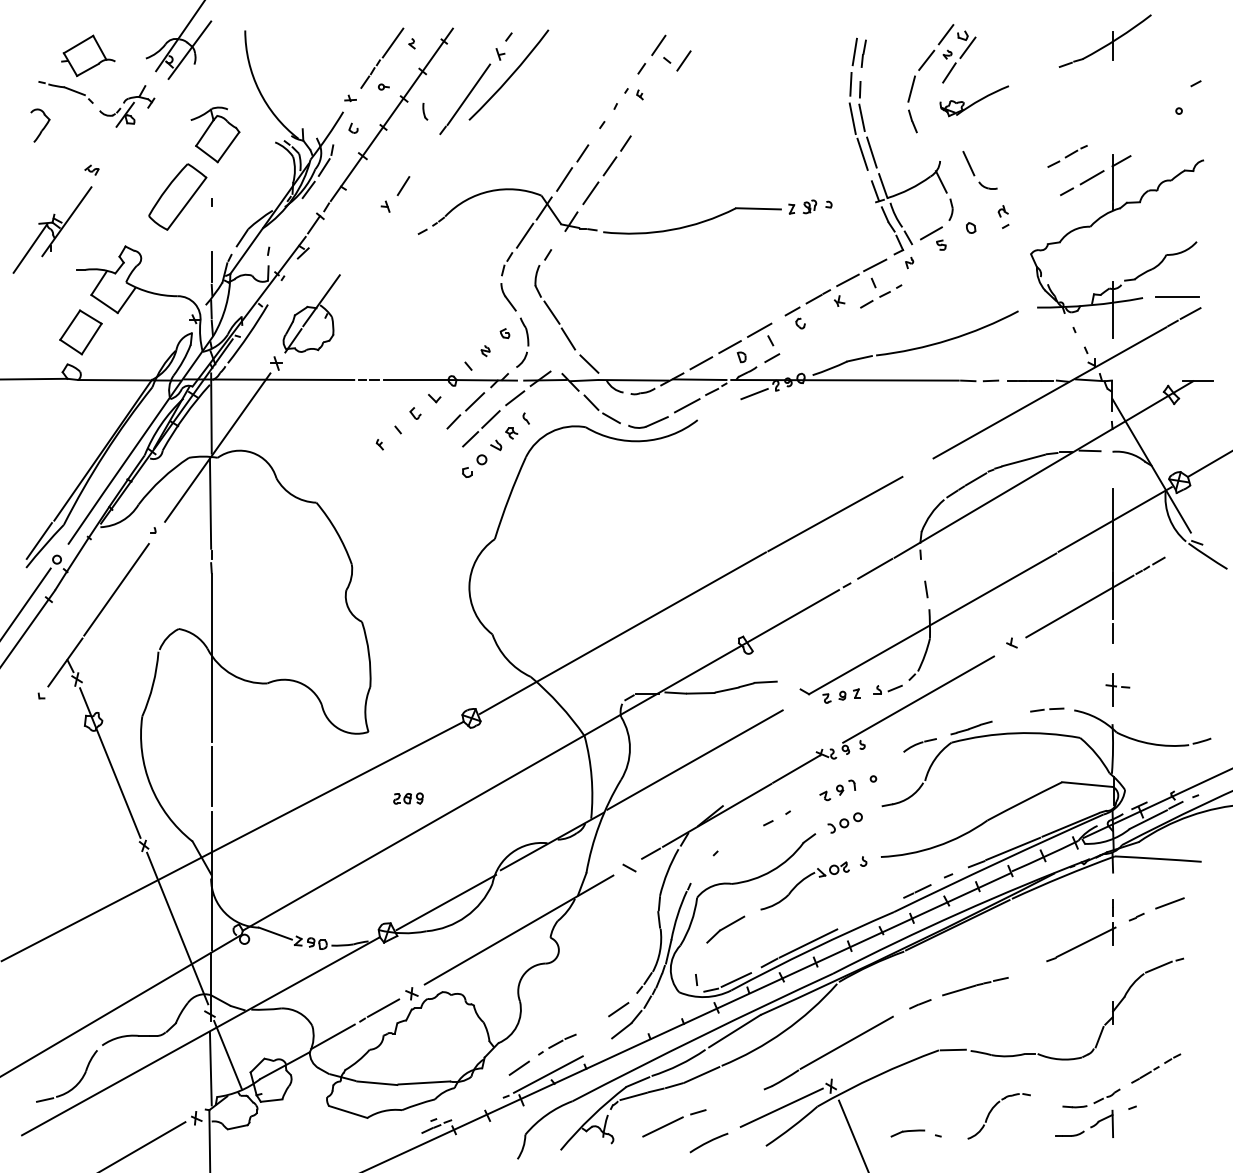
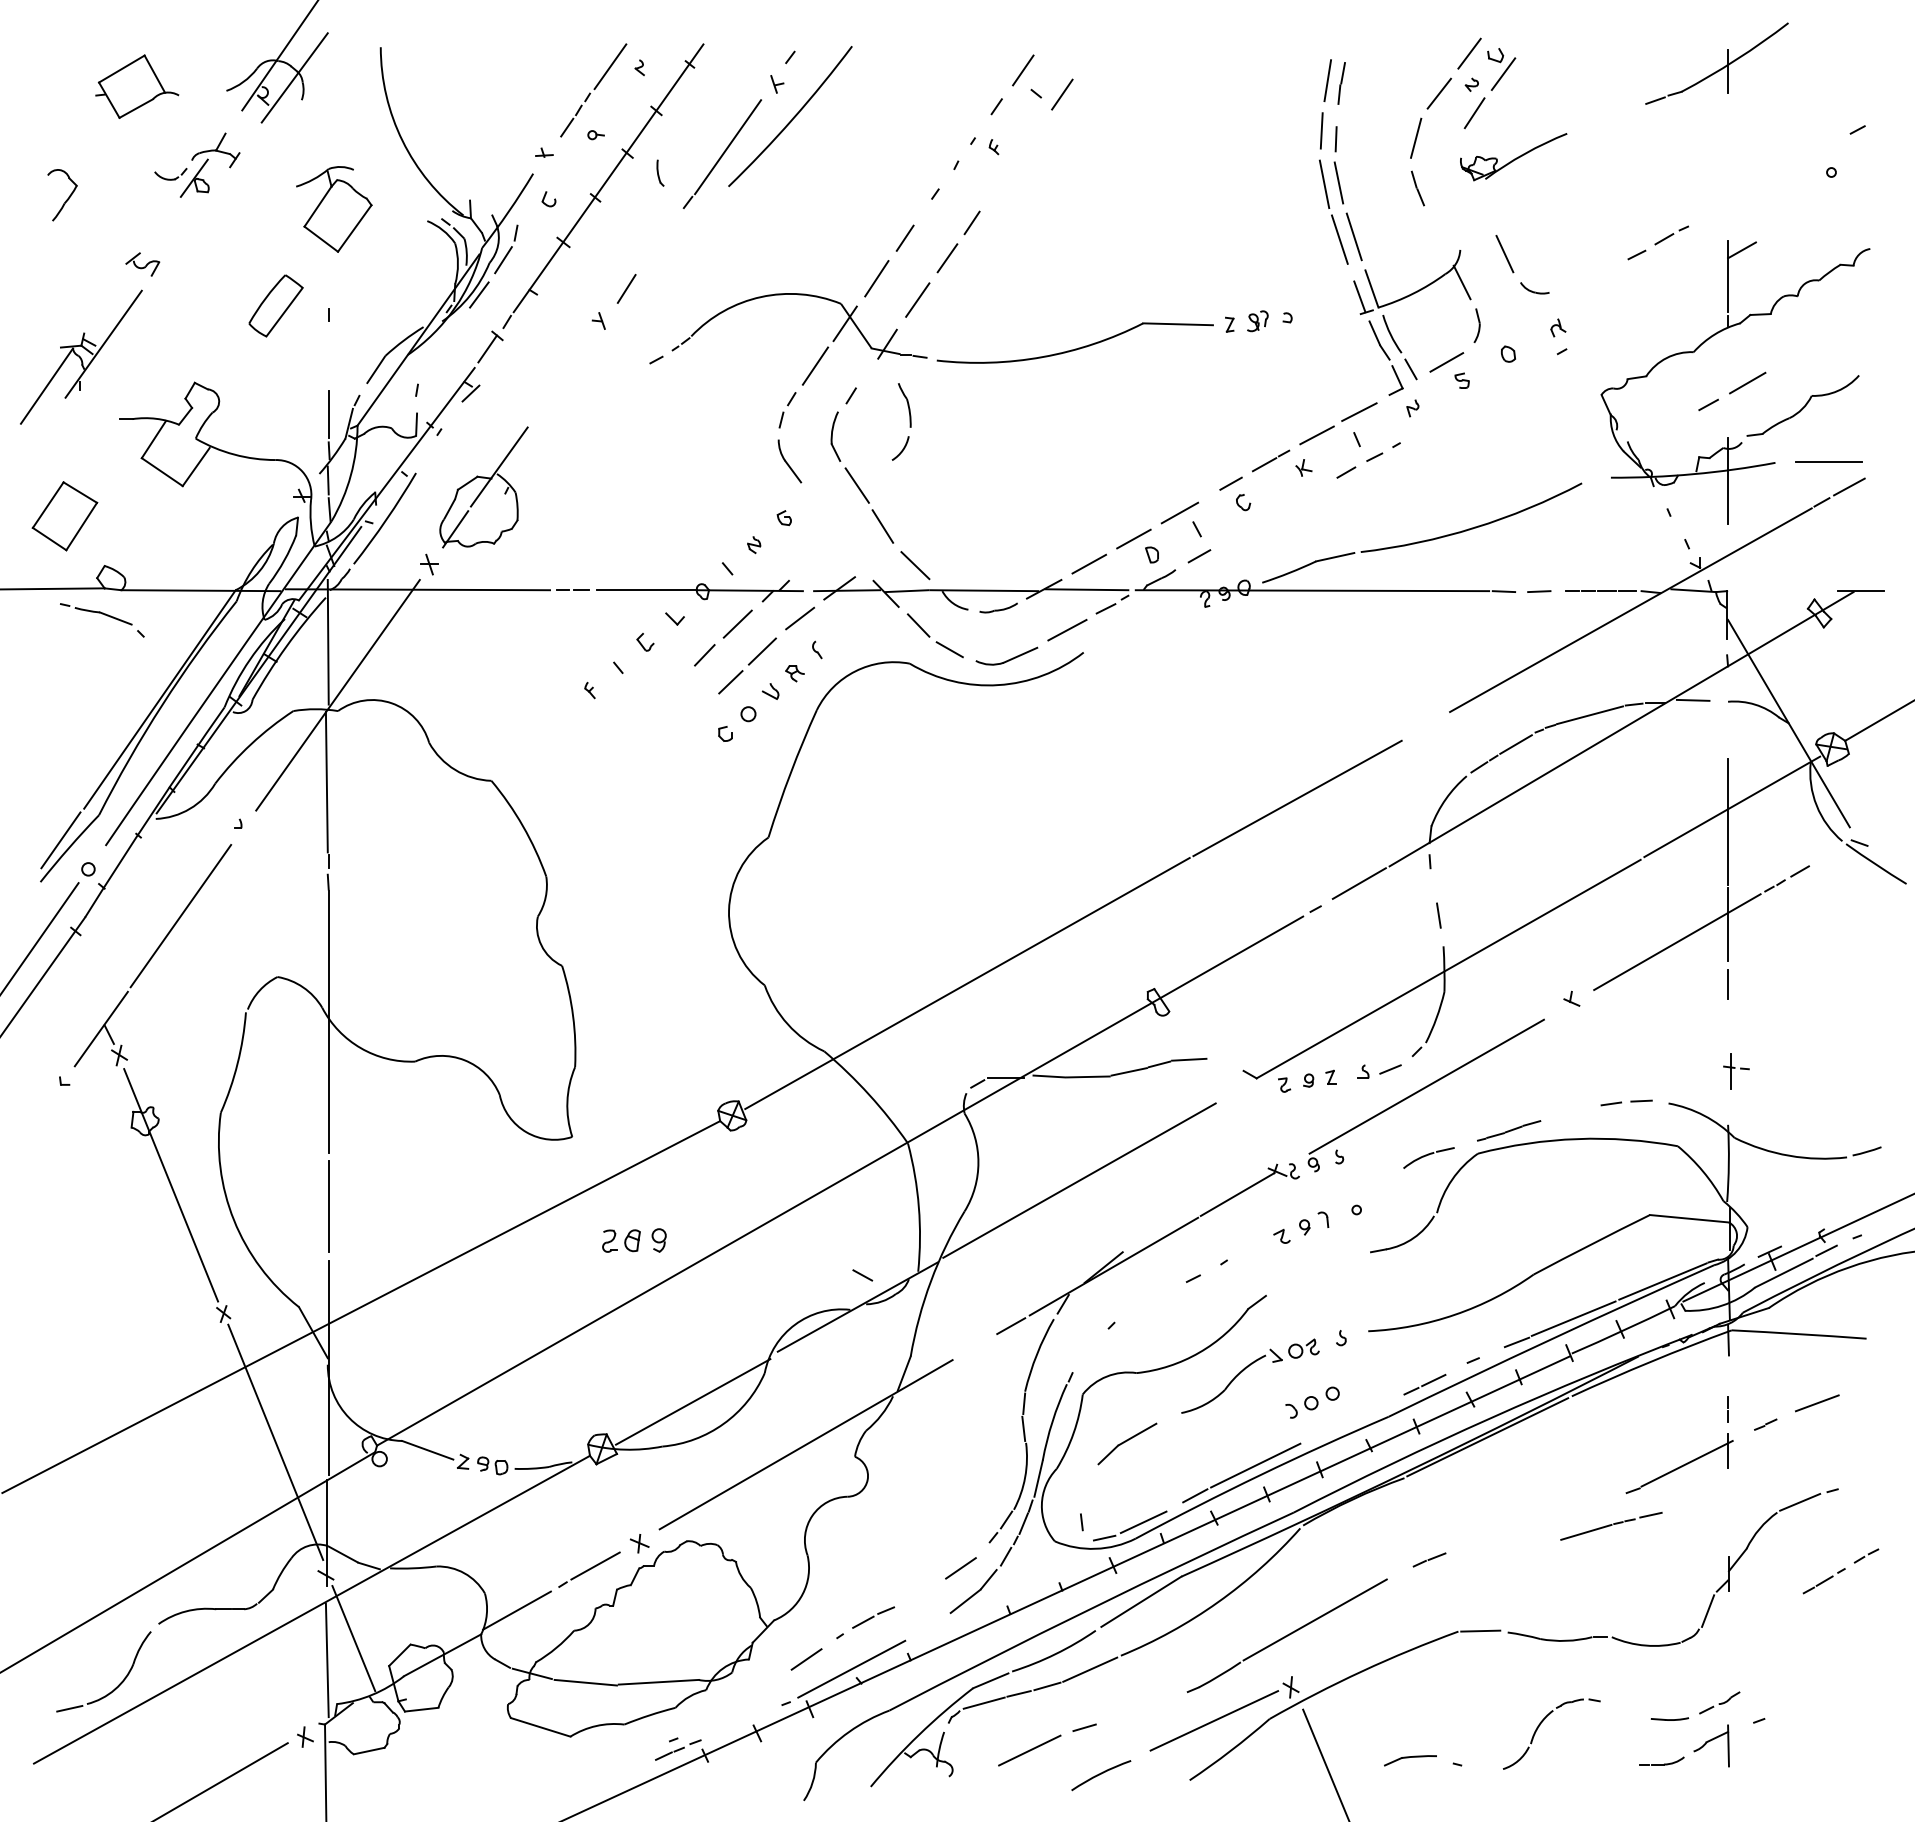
part: (65, 92) -> (101, 620), moved
part: (91, 169) -> (141, 263), size x1.6
line: (1082, 183) -> (1732, 392), moved
part: (177, 196) -> (275, 305), size x0.6
part: (80, 332) -> (64, 516), moved
part: (522, 342) -> (901, 421), moved
line: (754, 393) -> (1171, 611), removed
part: (1117, 689) -> (1735, 1071), size x0.7
part: (408, 798) -> (634, 1240), size x1.4
part: (844, 822) -> (1311, 1401), moved
line: (629, 867) -> (862, 1274), moved
part: (975, 986) -> (1611, 1526), moved
part: (1156, 1068) -> (1841, 1571), moved

